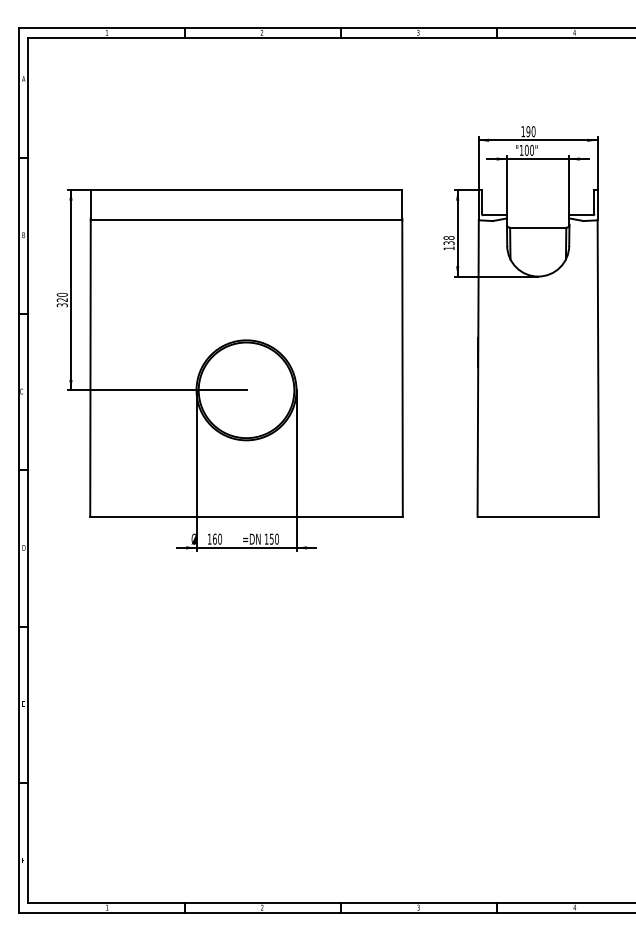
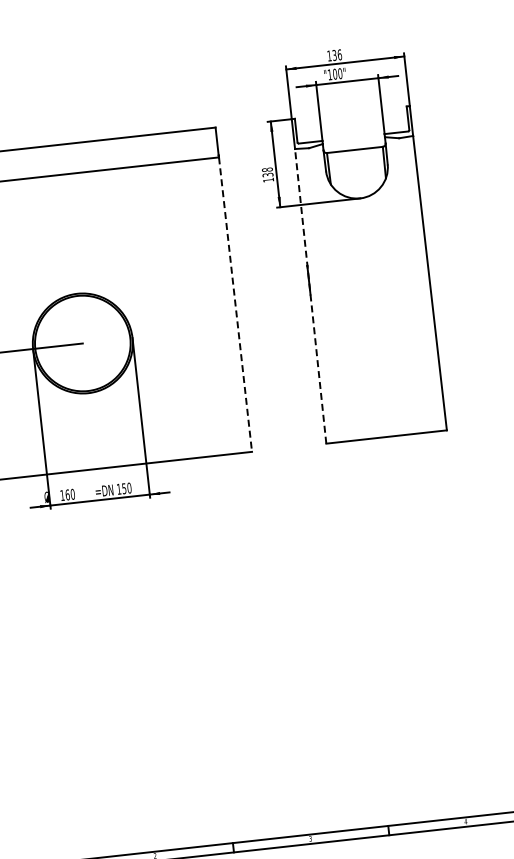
text: (530, 131) -> (336, 55), 190 -> 136
line: (478, 367) -> (310, 295), solid -> dashed
line: (402, 368) -> (235, 304), solid -> dashed

